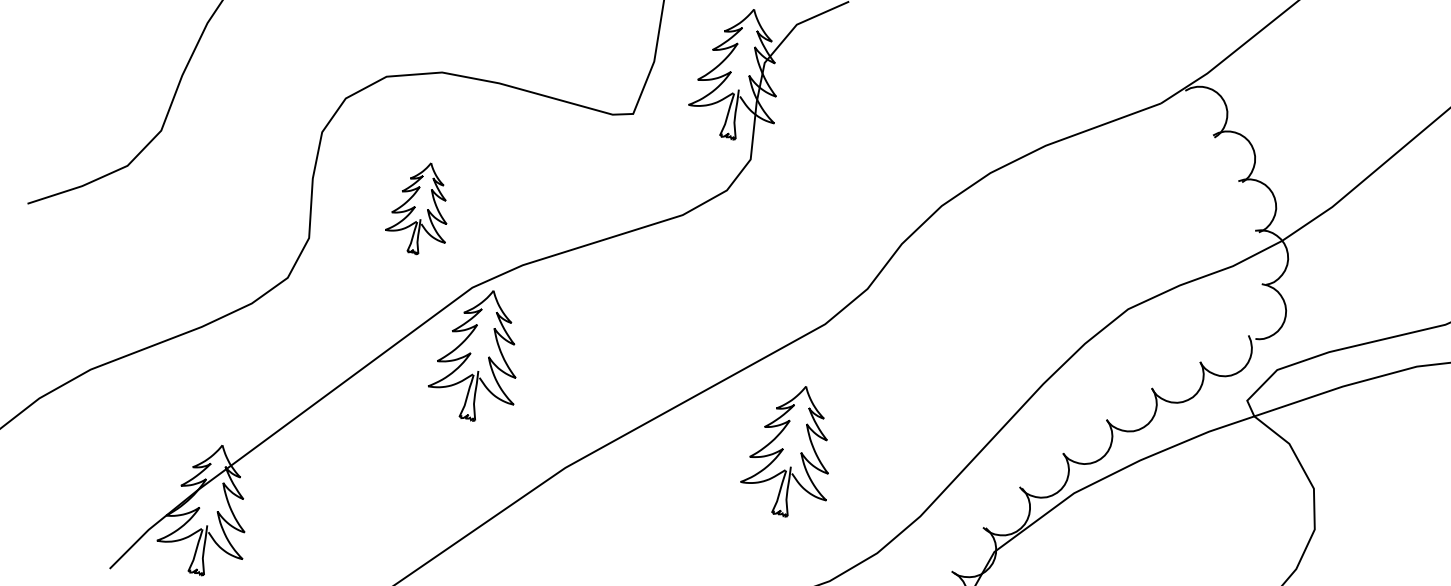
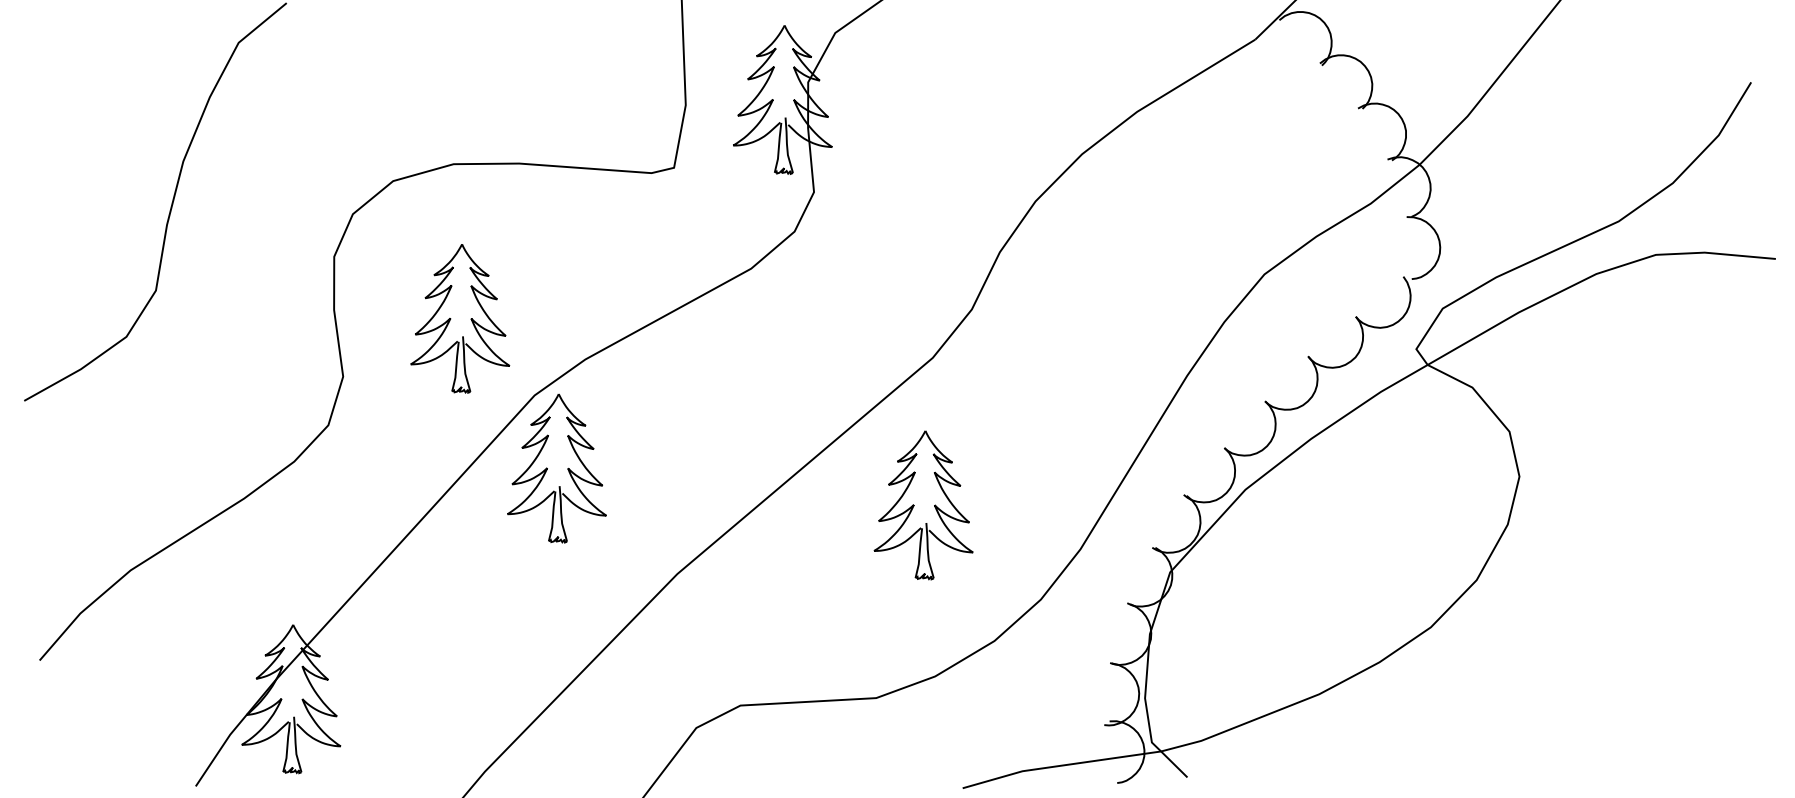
part: (421, 207) -> (460, 318), size x1.43

